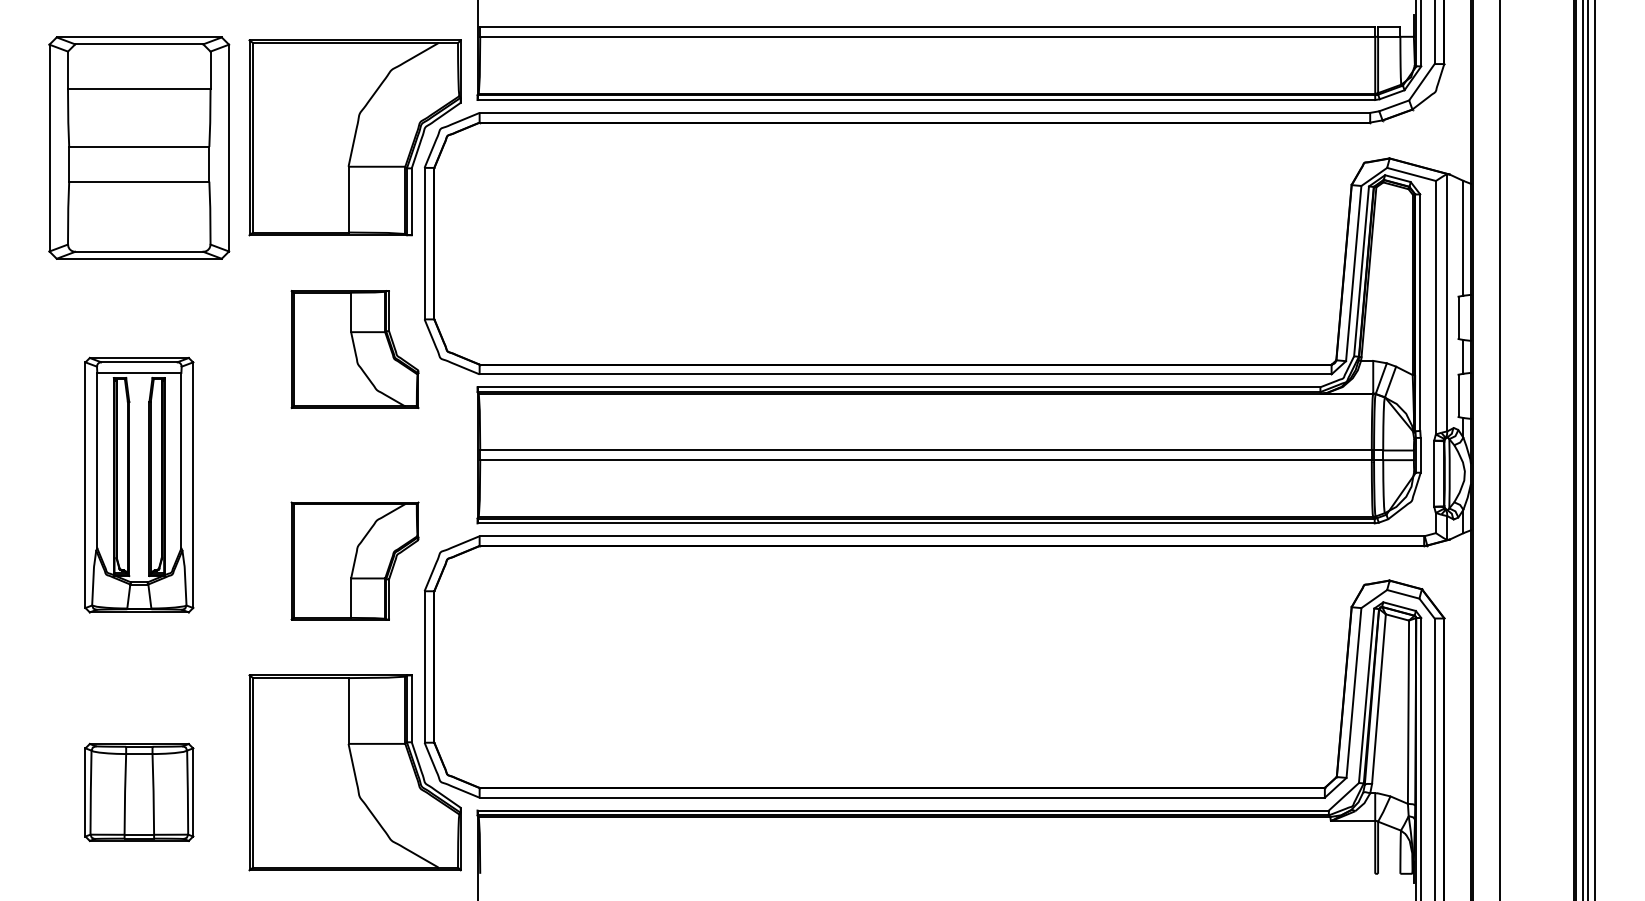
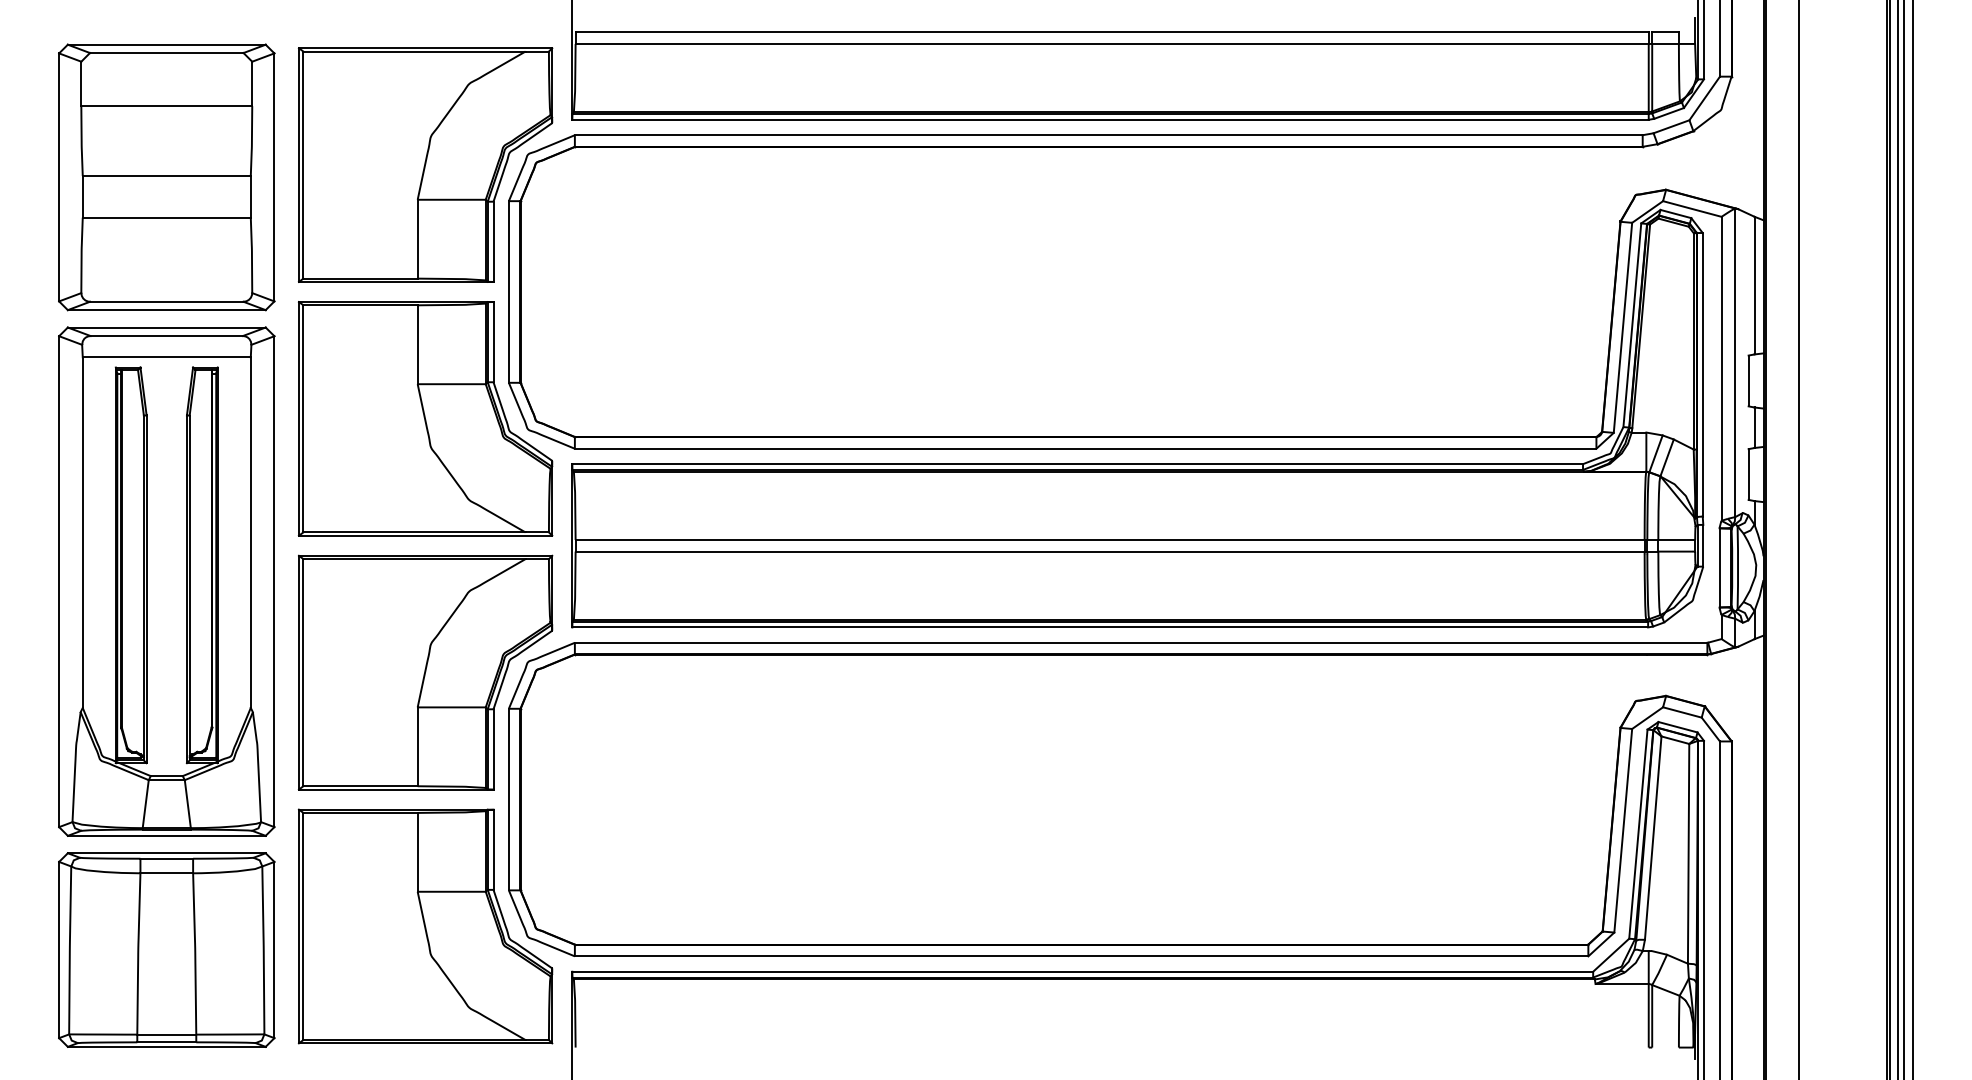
part: (355, 349) -> (425, 418), size x1.67
part: (139, 485) -> (166, 581), size x1.67
part: (355, 561) -> (425, 672), size x1.67
part: (139, 792) -> (166, 949), size x1.67

